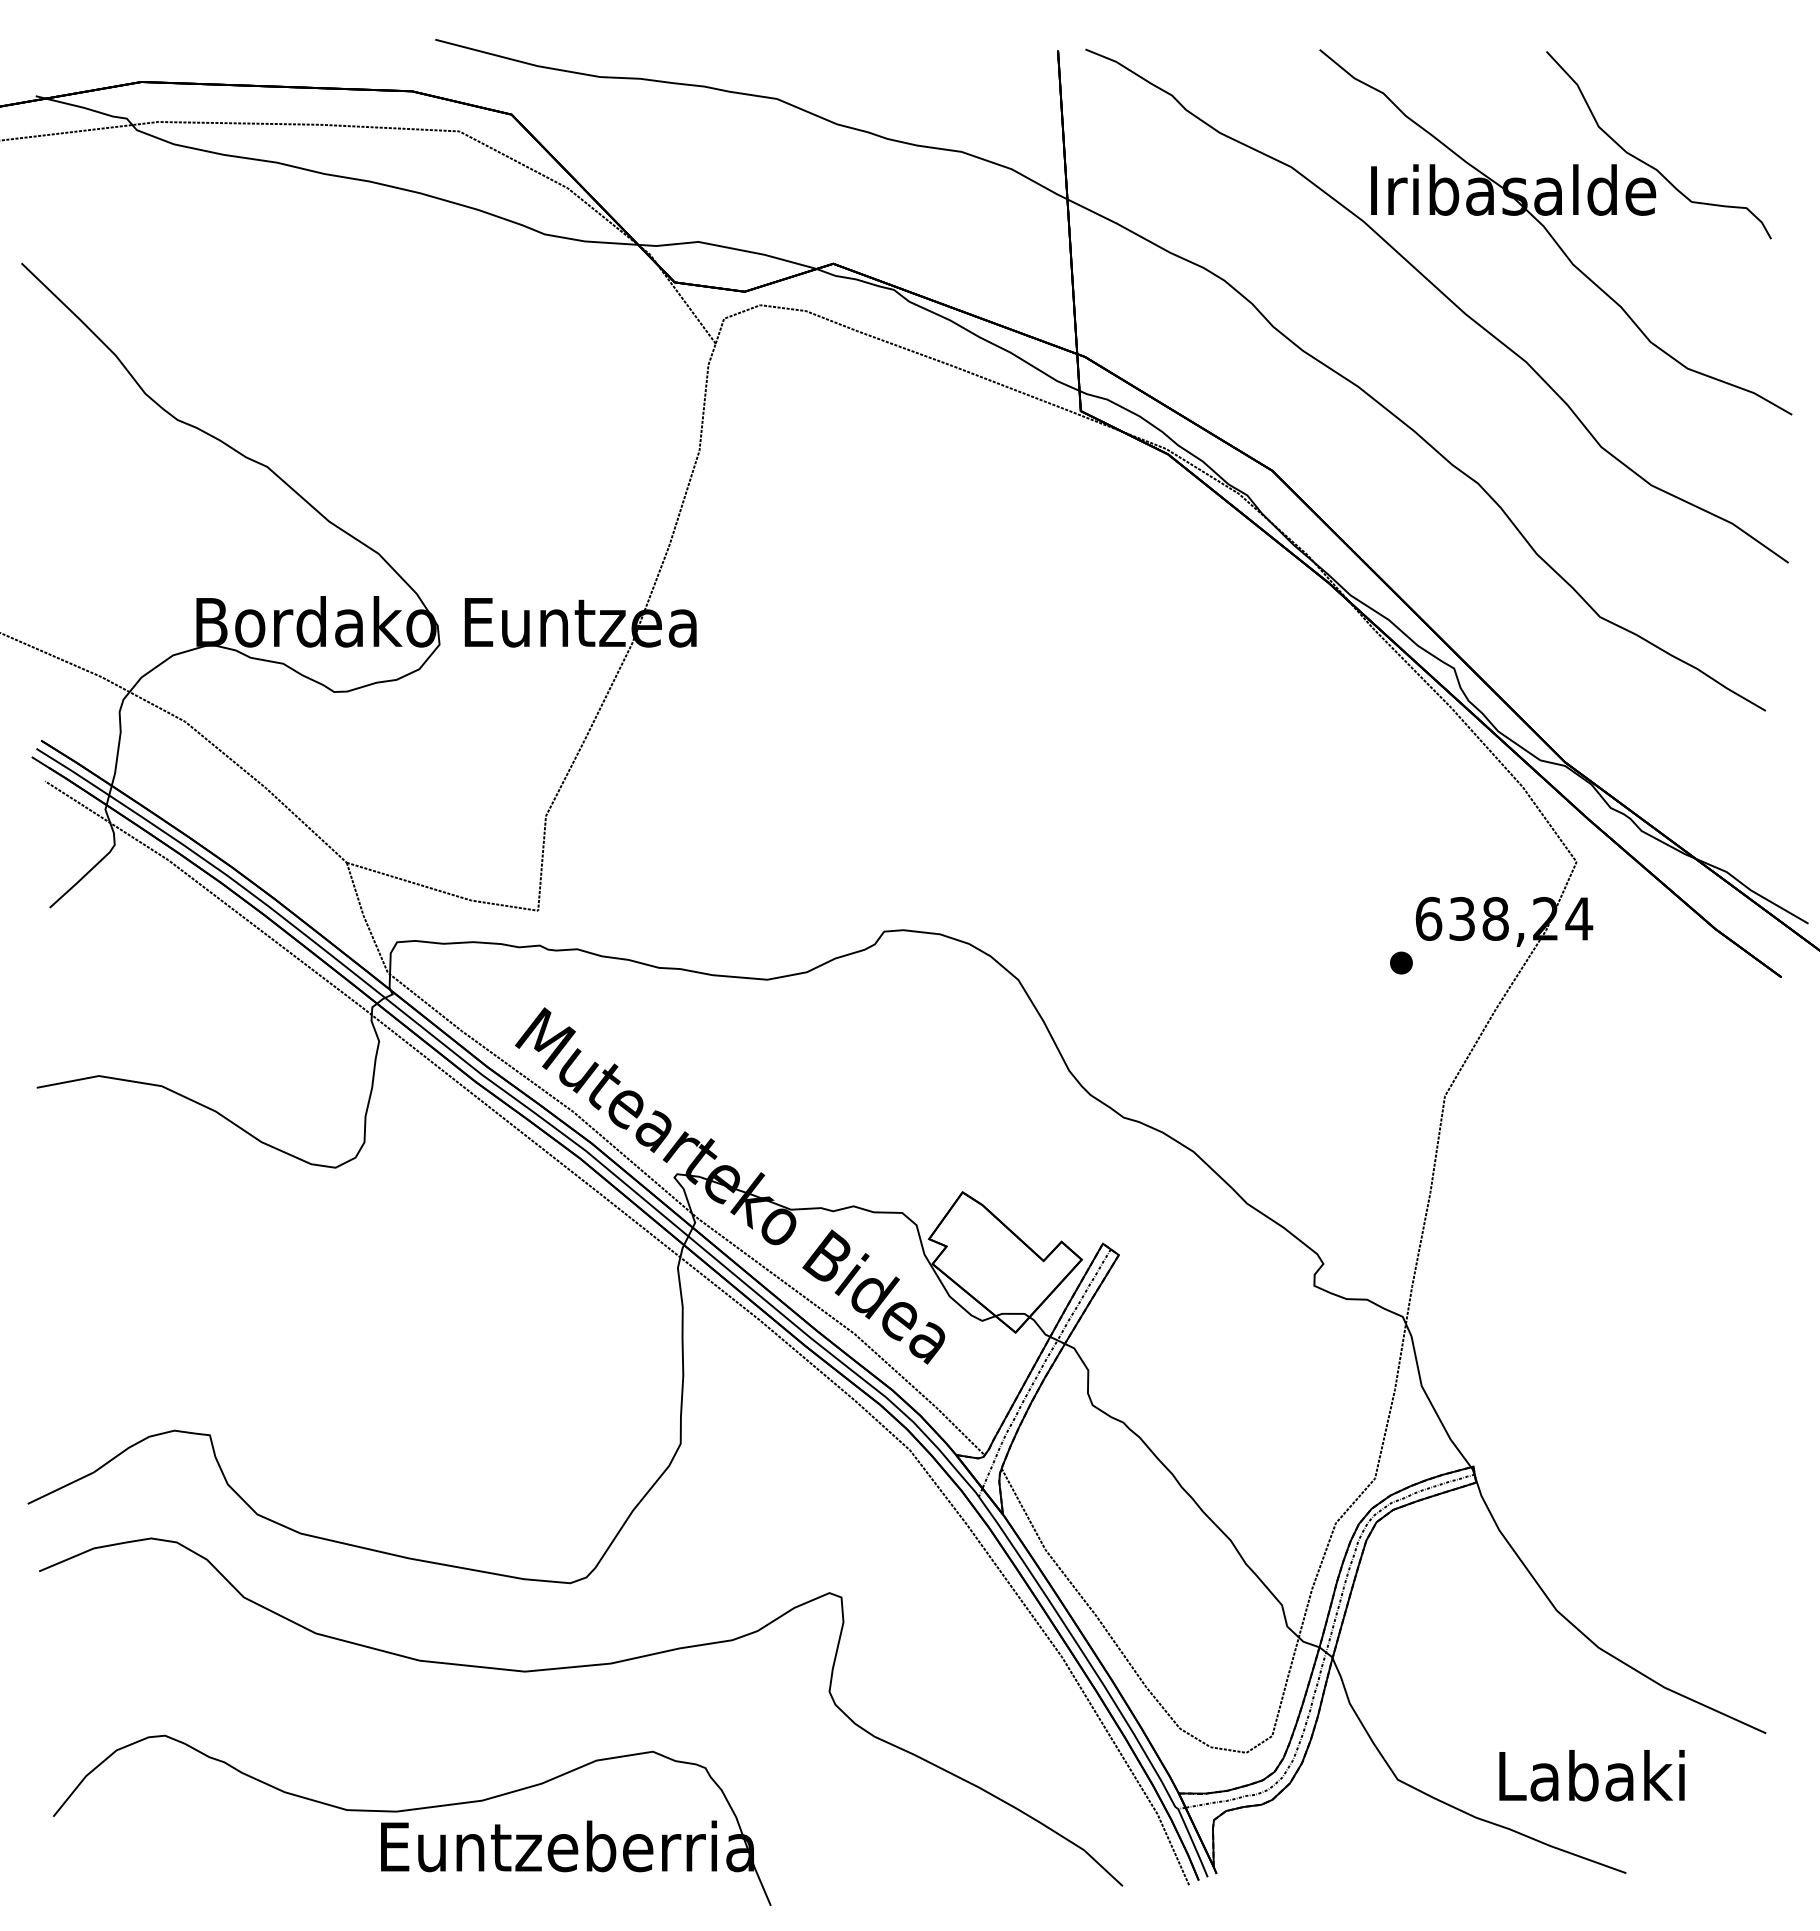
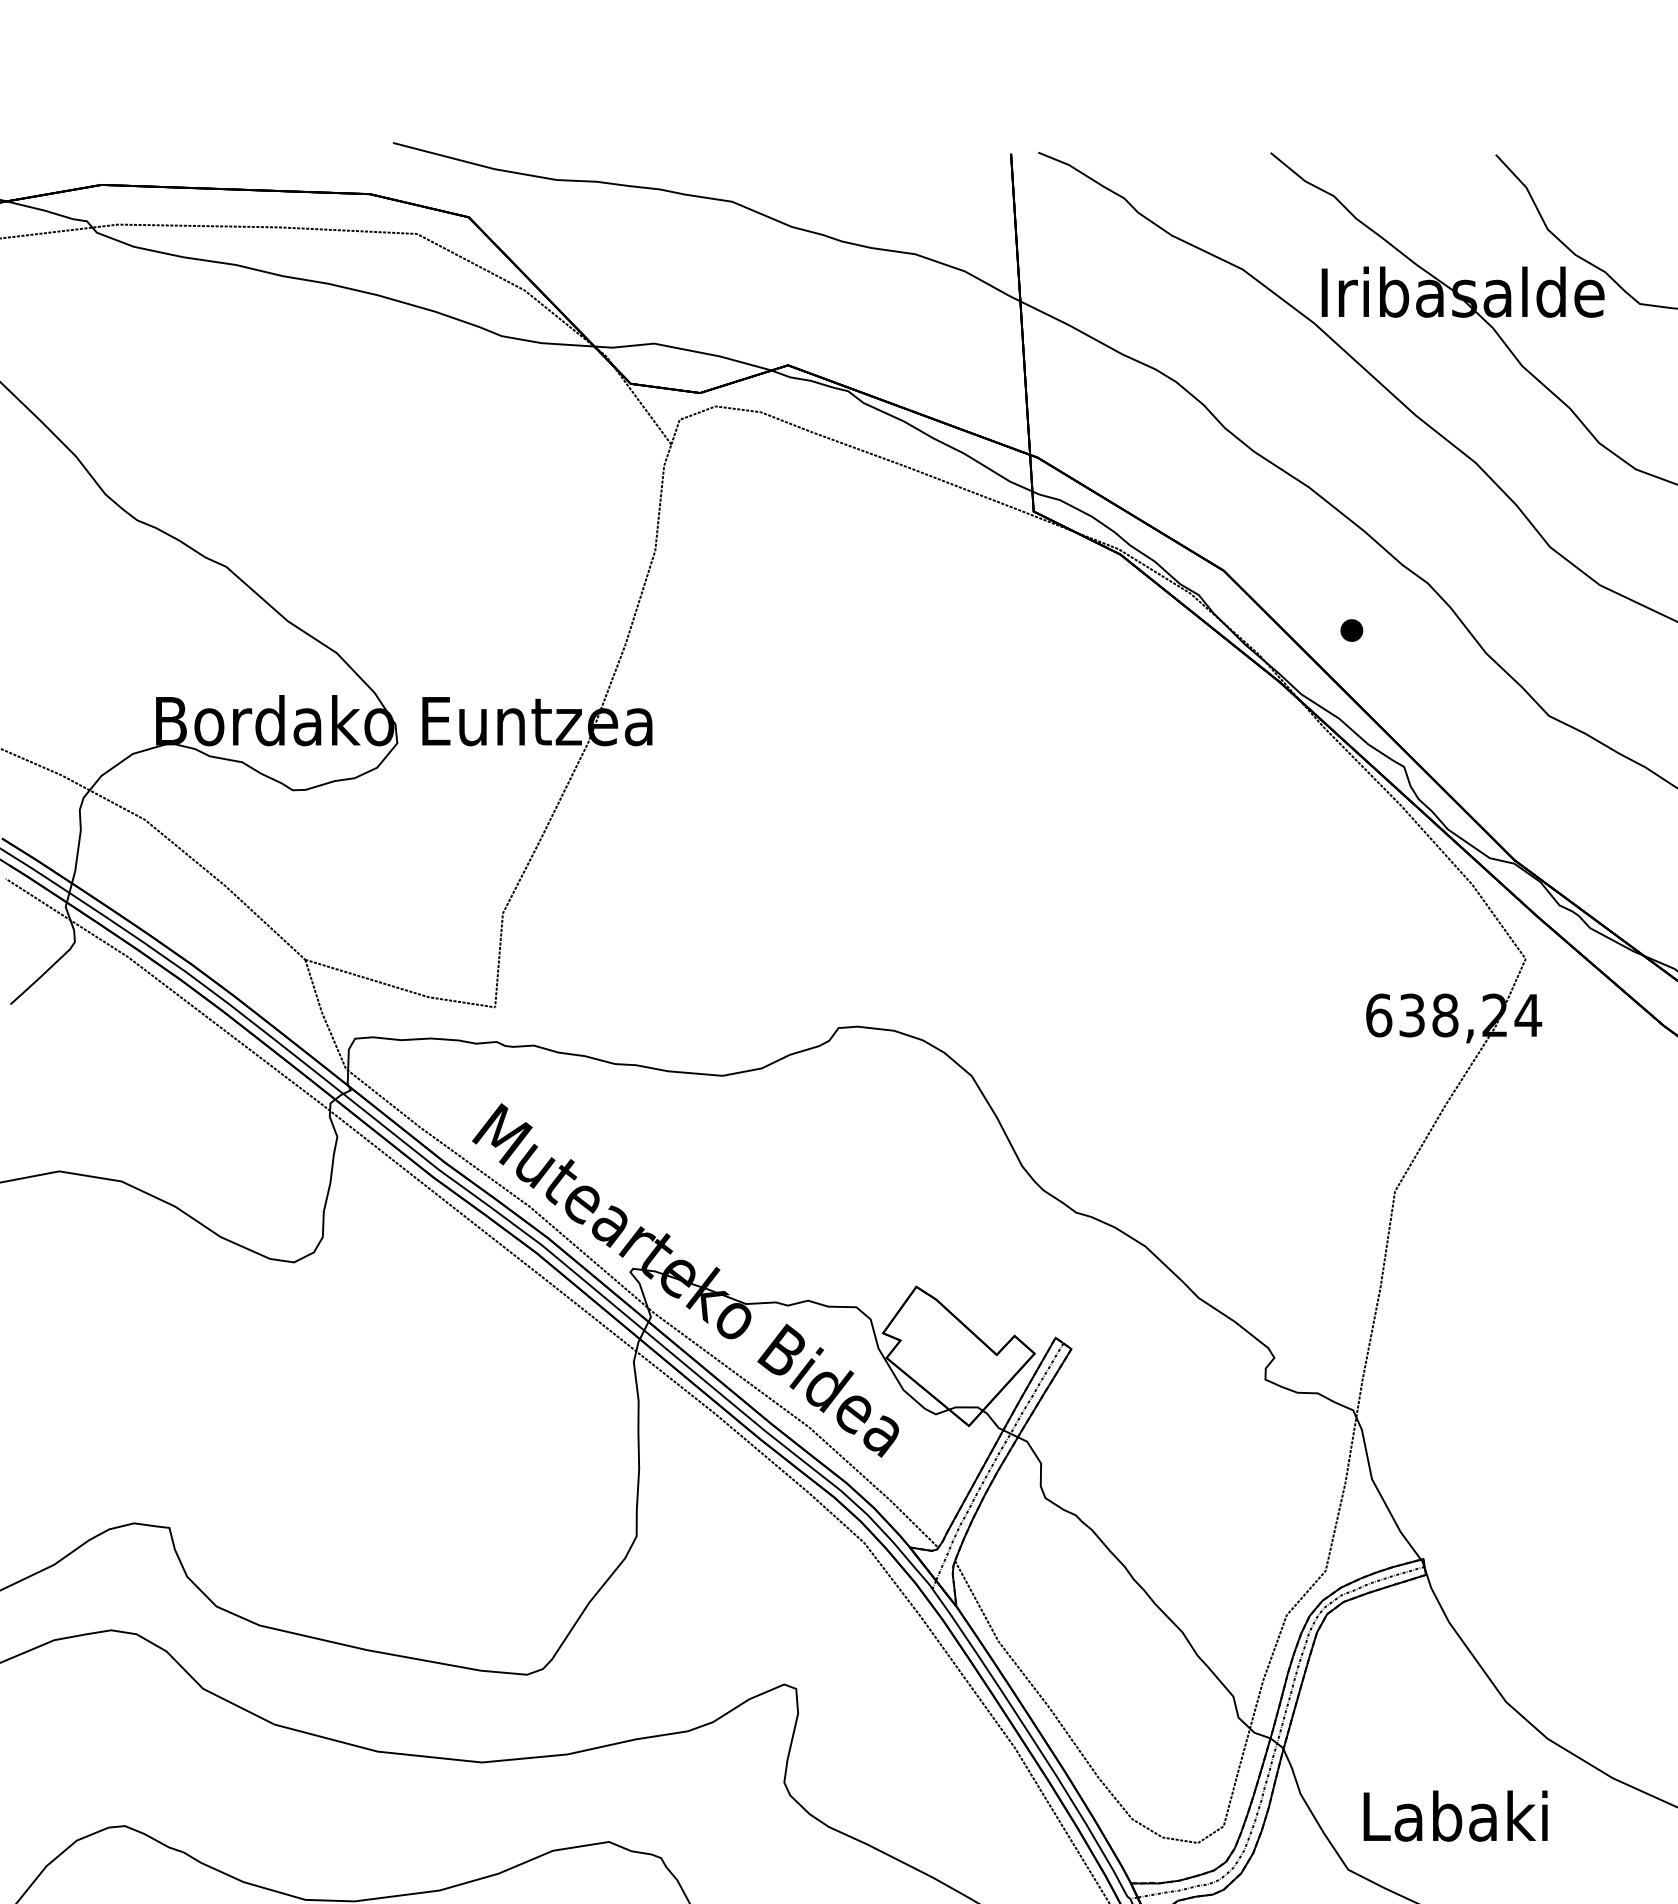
part: (1401, 962) -> (1351, 630), moved
text: (1591, 1775) -> (1455, 1815), moved

